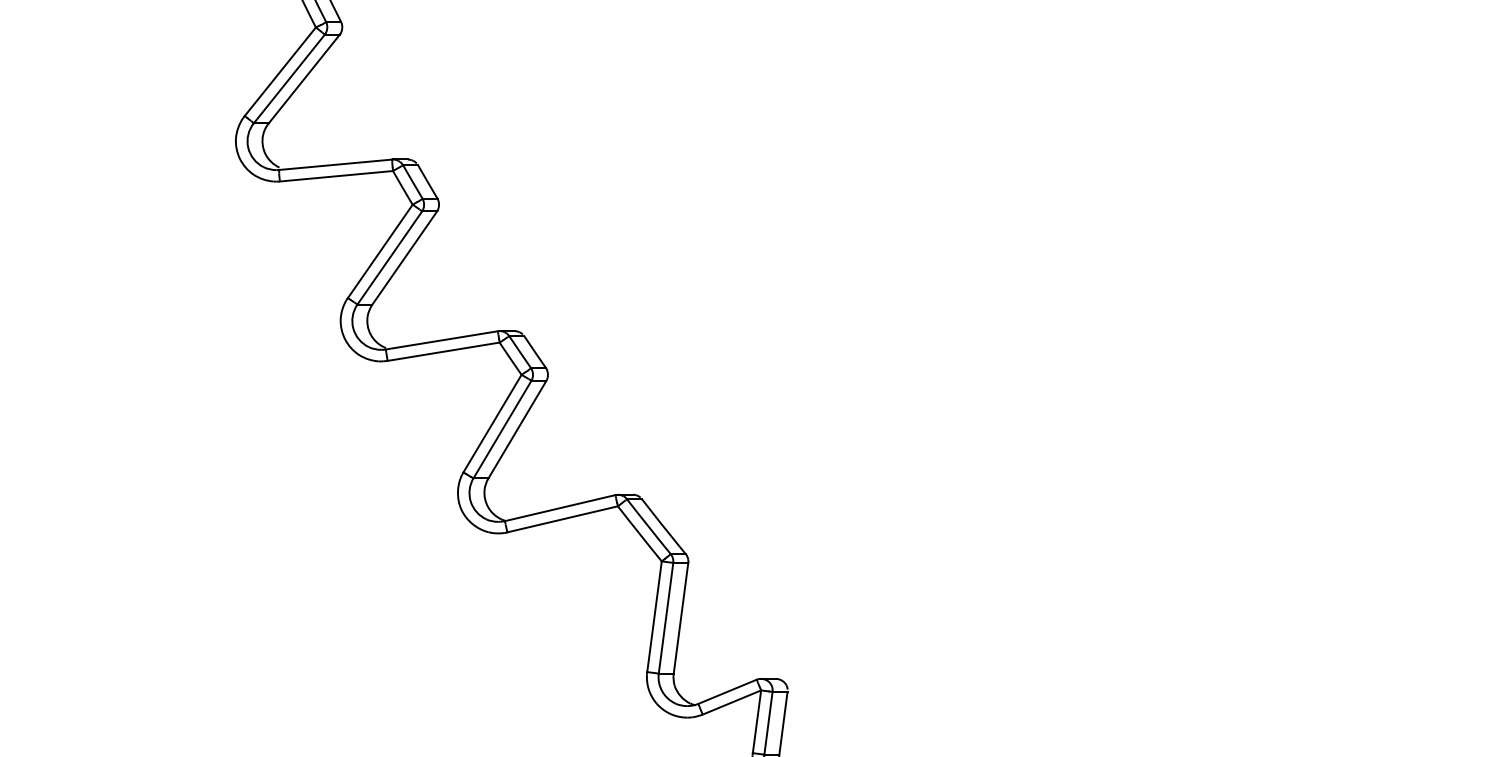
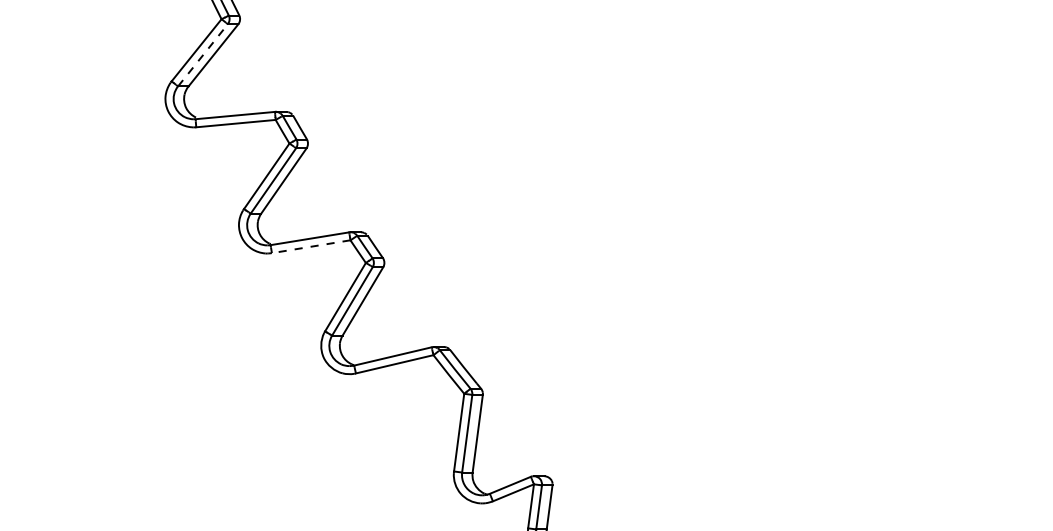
line: (289, 78) -> (203, 55), solid -> dashed
line: (443, 351) -> (311, 246), solid -> dashed

